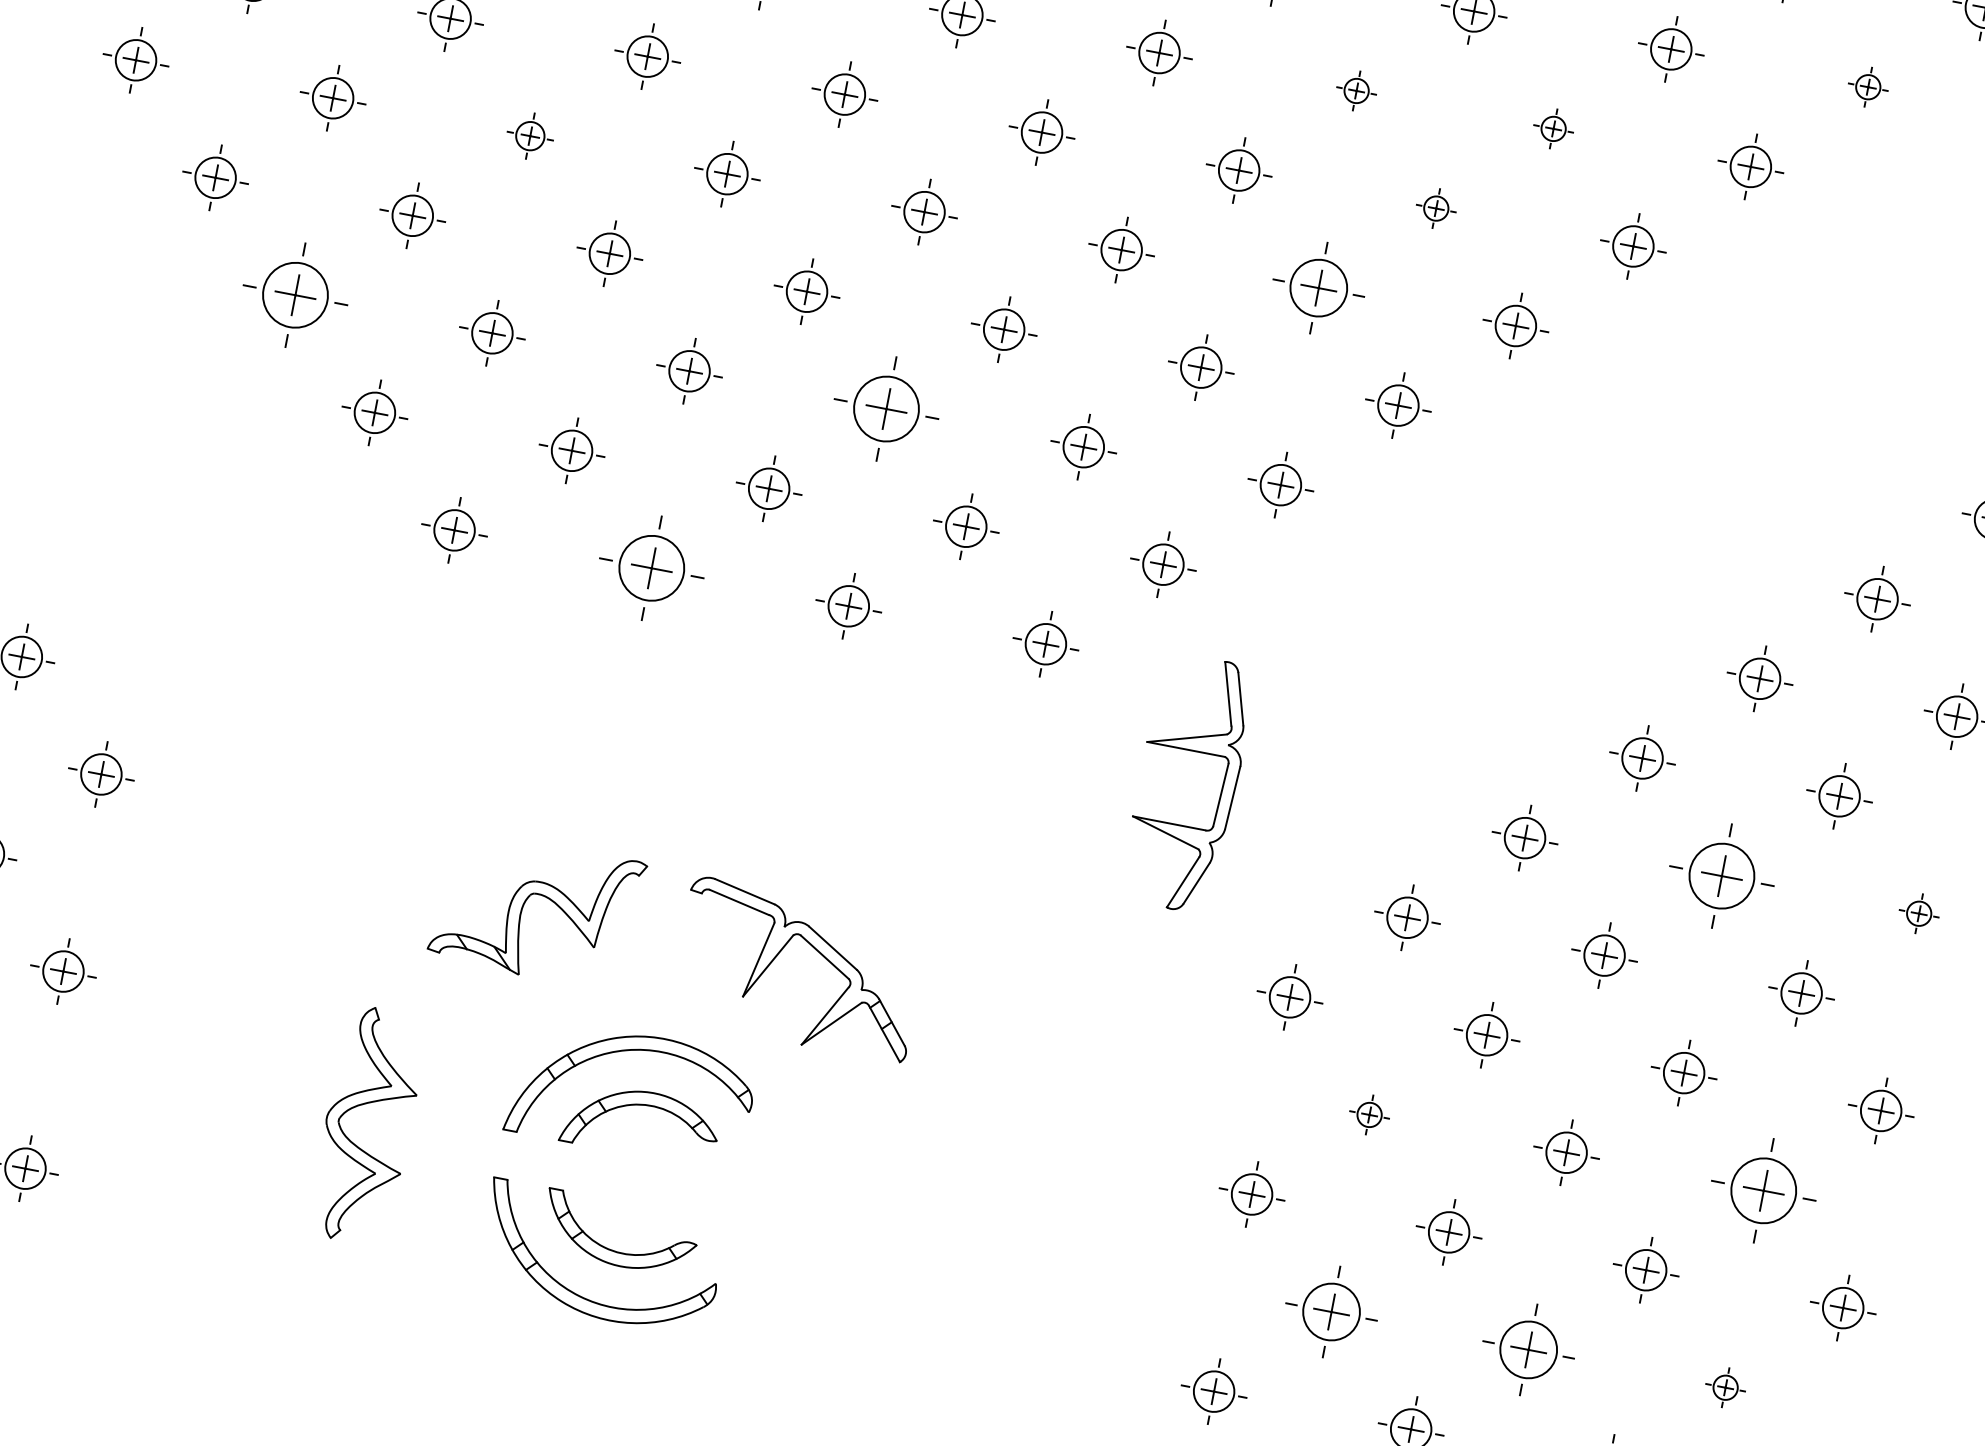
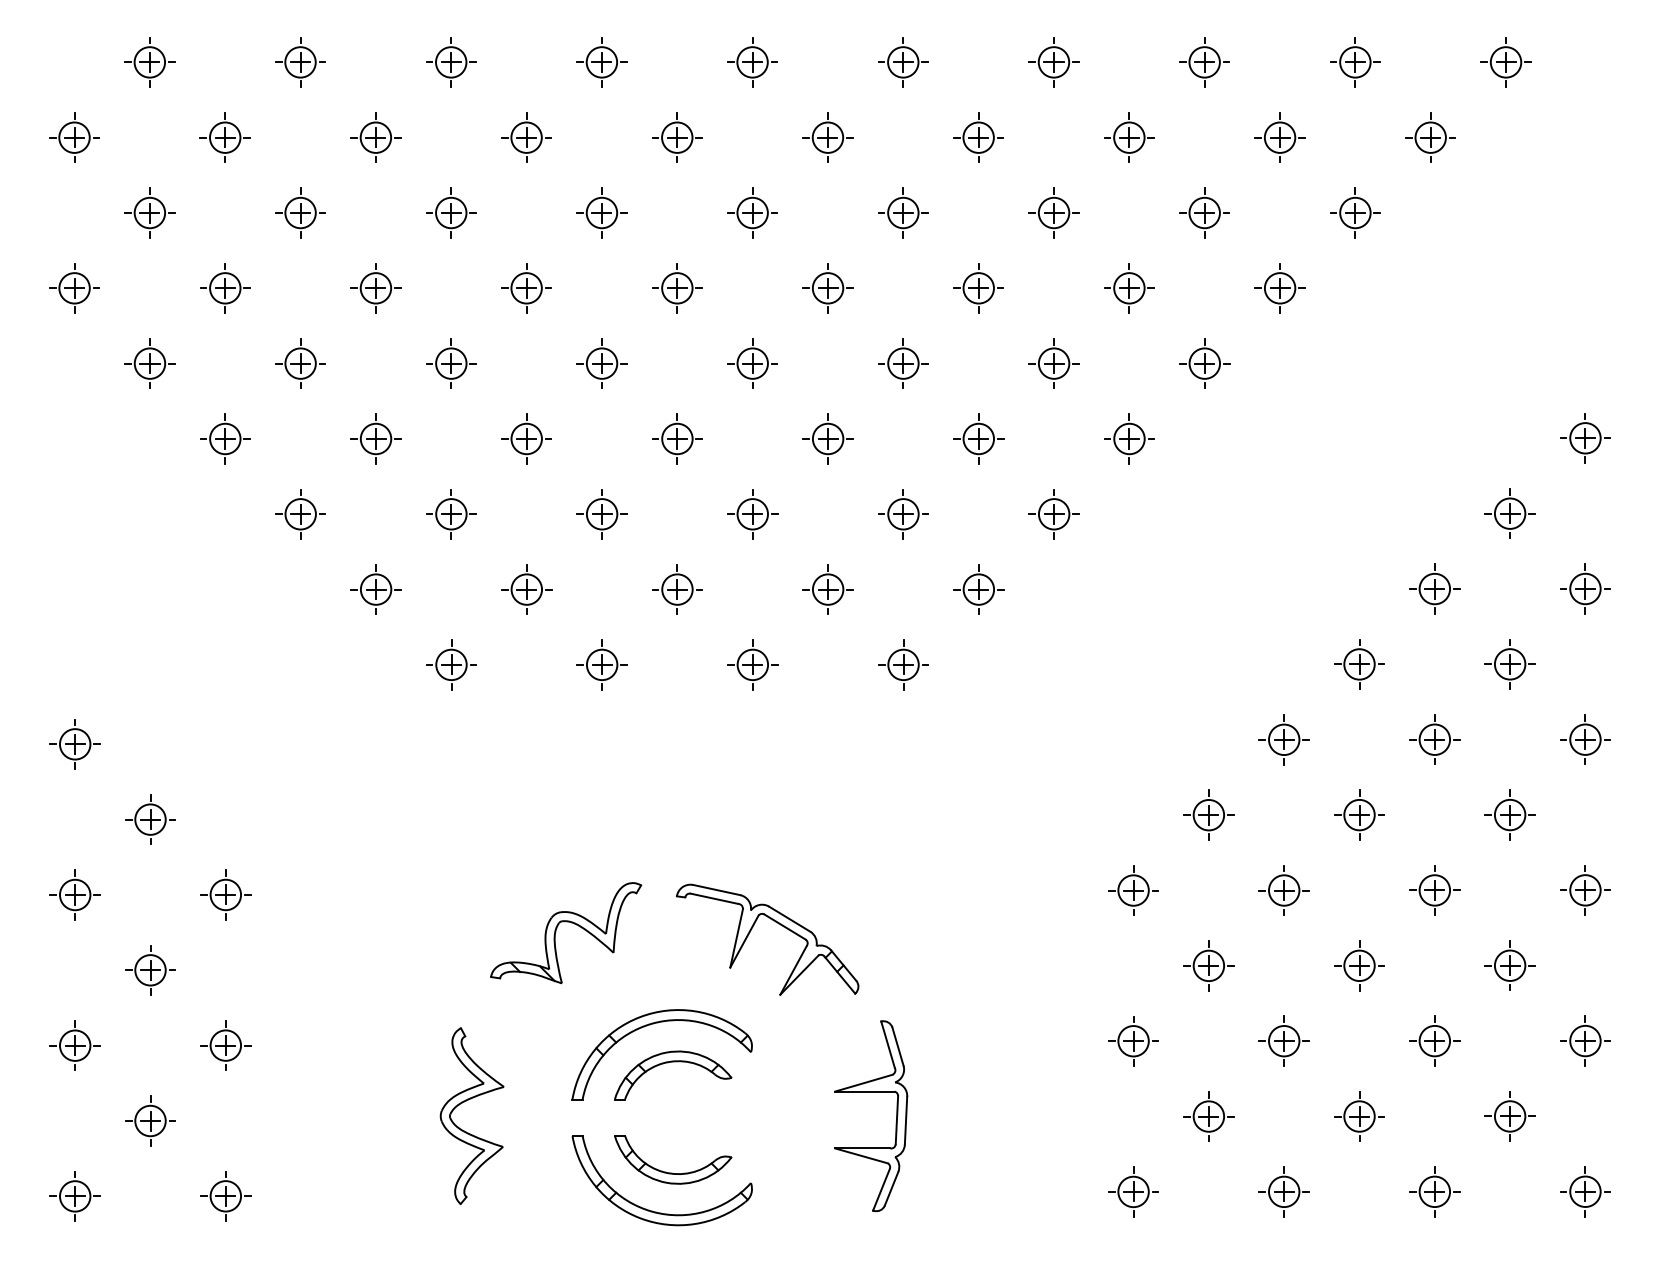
part: (1868, 87) -> (1430, 137), size x1.67
part: (1356, 90) -> (1053, 212), size x1.67
part: (1553, 128) -> (1204, 212), size x1.67
part: (530, 136) -> (451, 363), size x1.43
part: (1436, 208) -> (1129, 288), size x1.67
part: (1318, 287) -> (1053, 363), size x0.71
part: (294, 295) -> (300, 514), size x0.62
part: (886, 409) -> (752, 514), size x0.62
part: (650, 567) -> (601, 664), size x0.62
part: (1194, 752) -> (871, 1092), moved
part: (1721, 875) -> (1434, 739), size x0.62
part: (1919, 913) -> (1585, 739), size x1.67
part: (1369, 1114) -> (1208, 965), size x1.67
part: (1762, 1190) -> (1509, 965), size x0.62
part: (1331, 1311) -> (1208, 1116), size x0.71
part: (1528, 1349) -> (1359, 1116), size x0.71
part: (1724, 1387) -> (1509, 1116), size x1.67

